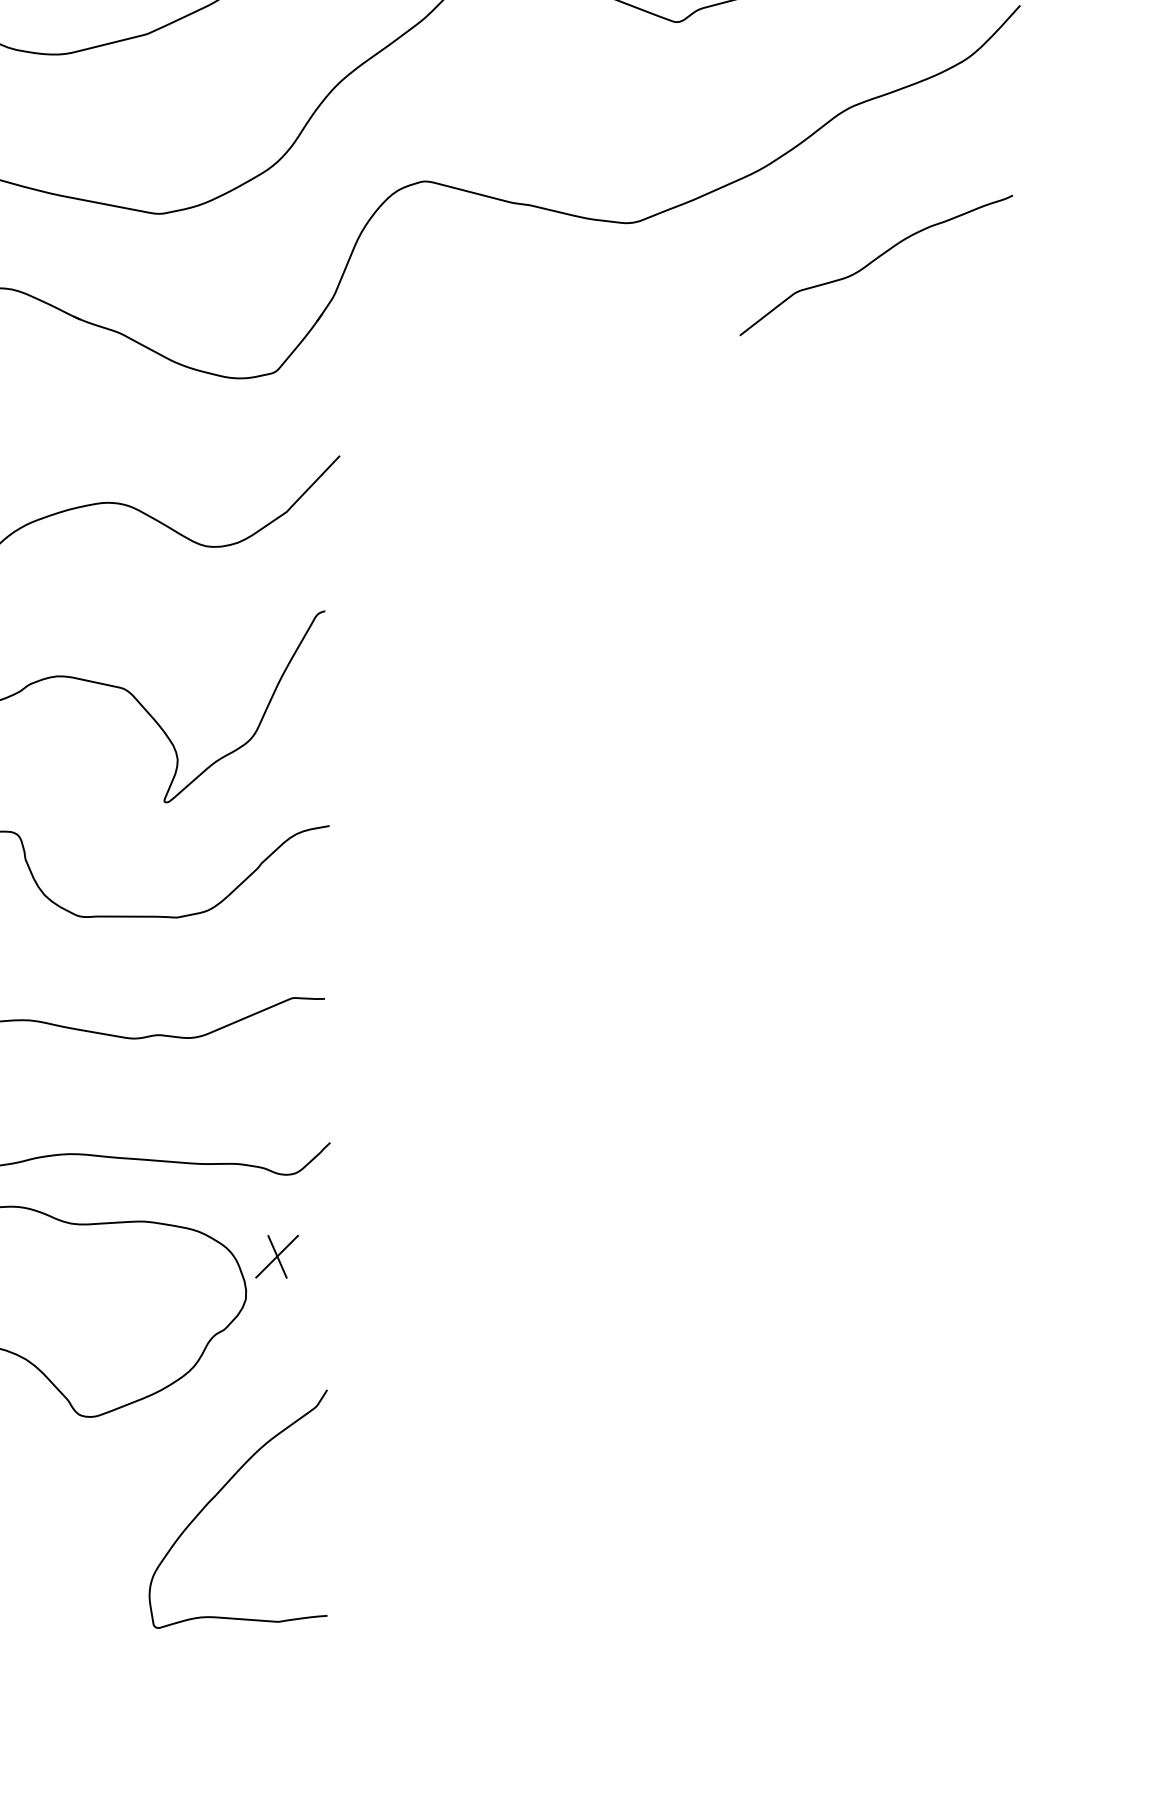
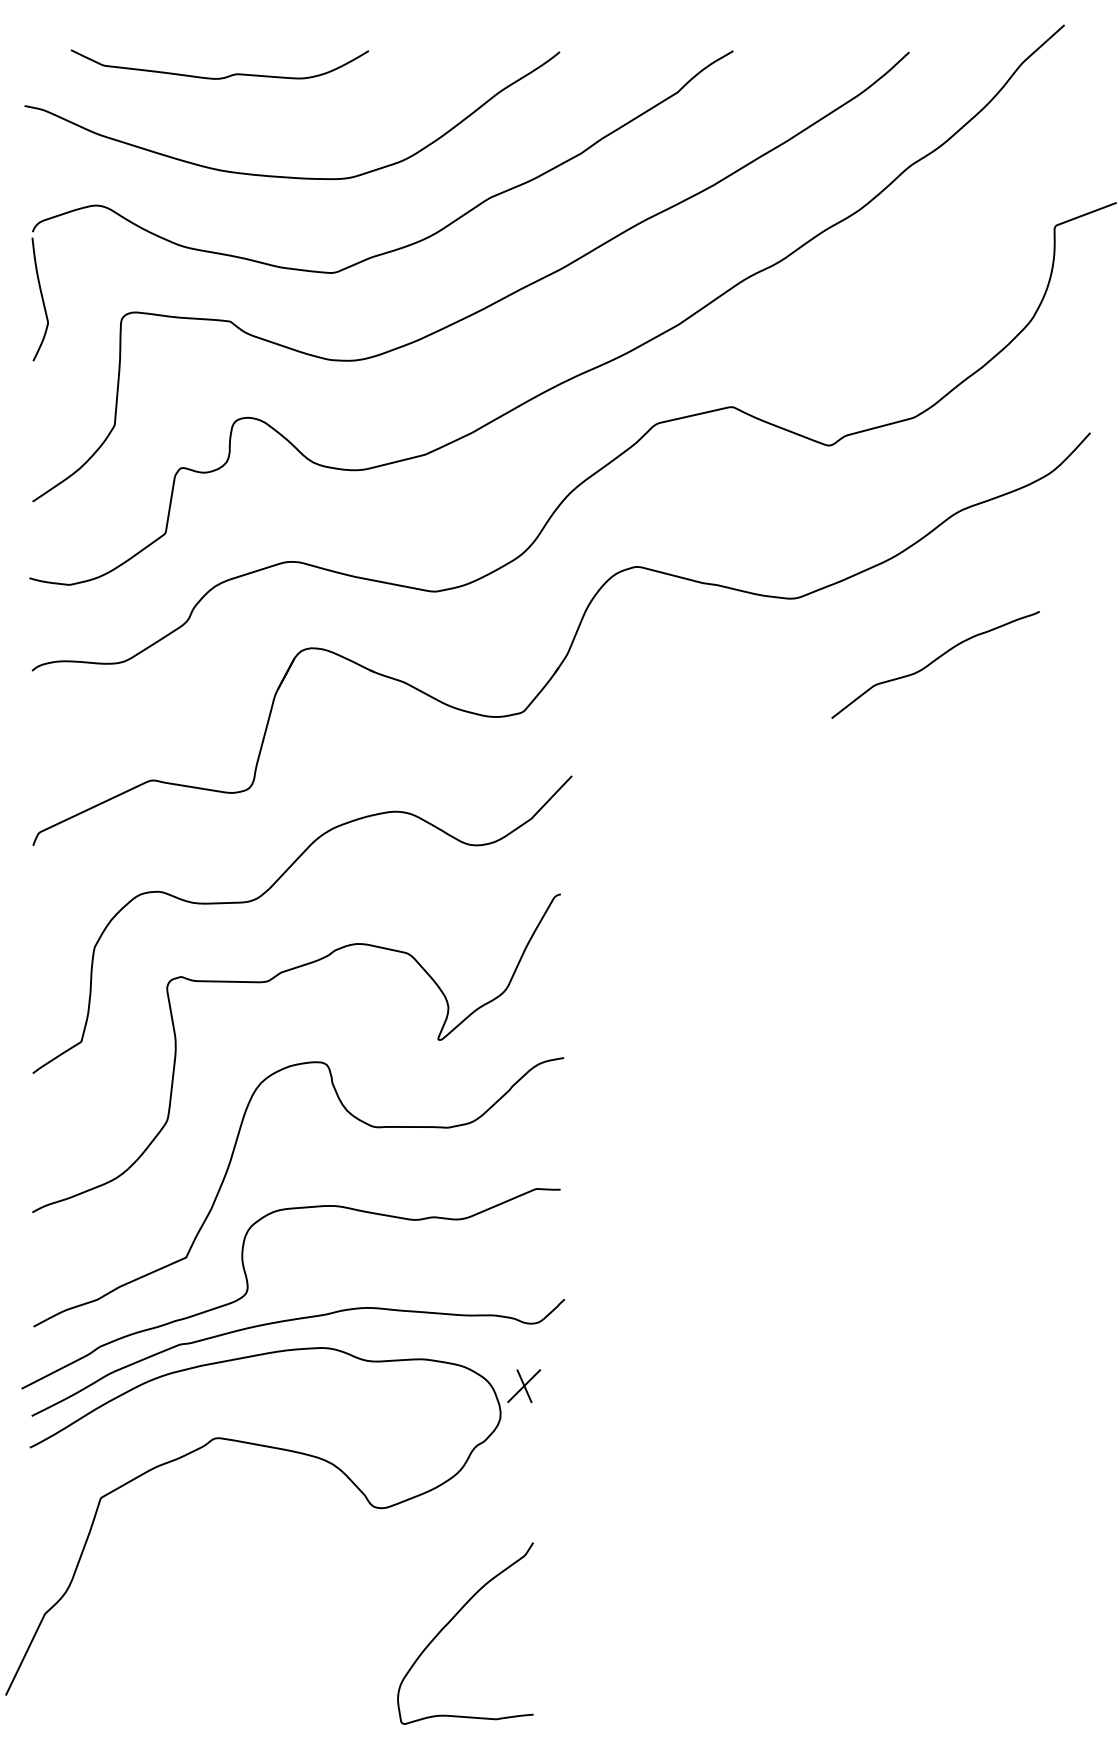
curve: (873, 262) -> (933, 662), moved
curve: (221, 1492) -> (452, 1620), moved

